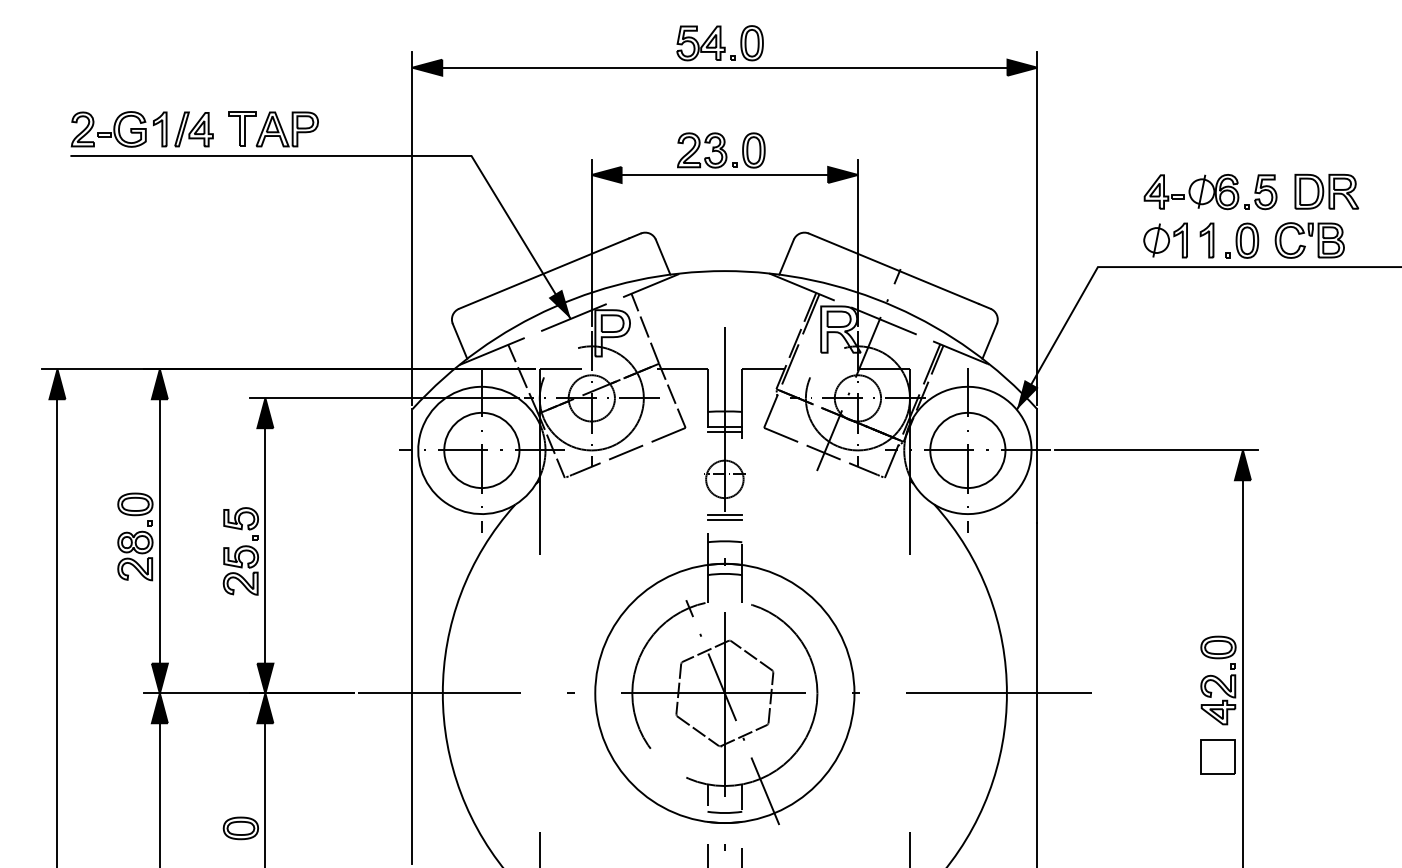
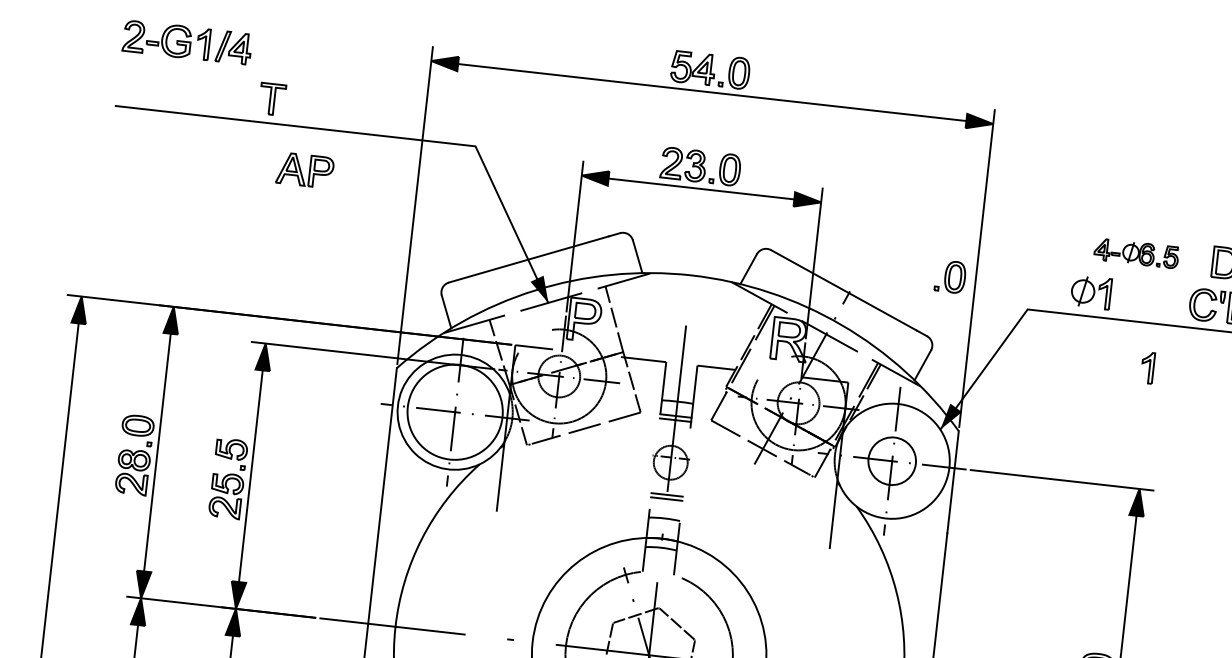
part: (141, 129) -> (186, 42), moved
part: (286, 129) -> (304, 170), moved
part: (1210, 192) -> (1136, 253), size x0.7
part: (1206, 240) -> (1147, 367), moved
part: (1242, 240) -> (950, 276), moved
circle: (481, 450) -> (454, 412), size x1.4
circle: (967, 450) -> (891, 461), size x0.7

